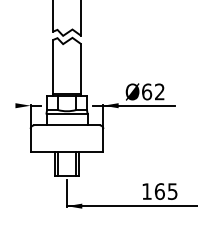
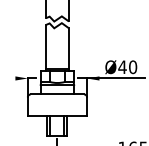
text: (152, 91) -> (127, 66), Ø62 -> Ø40

